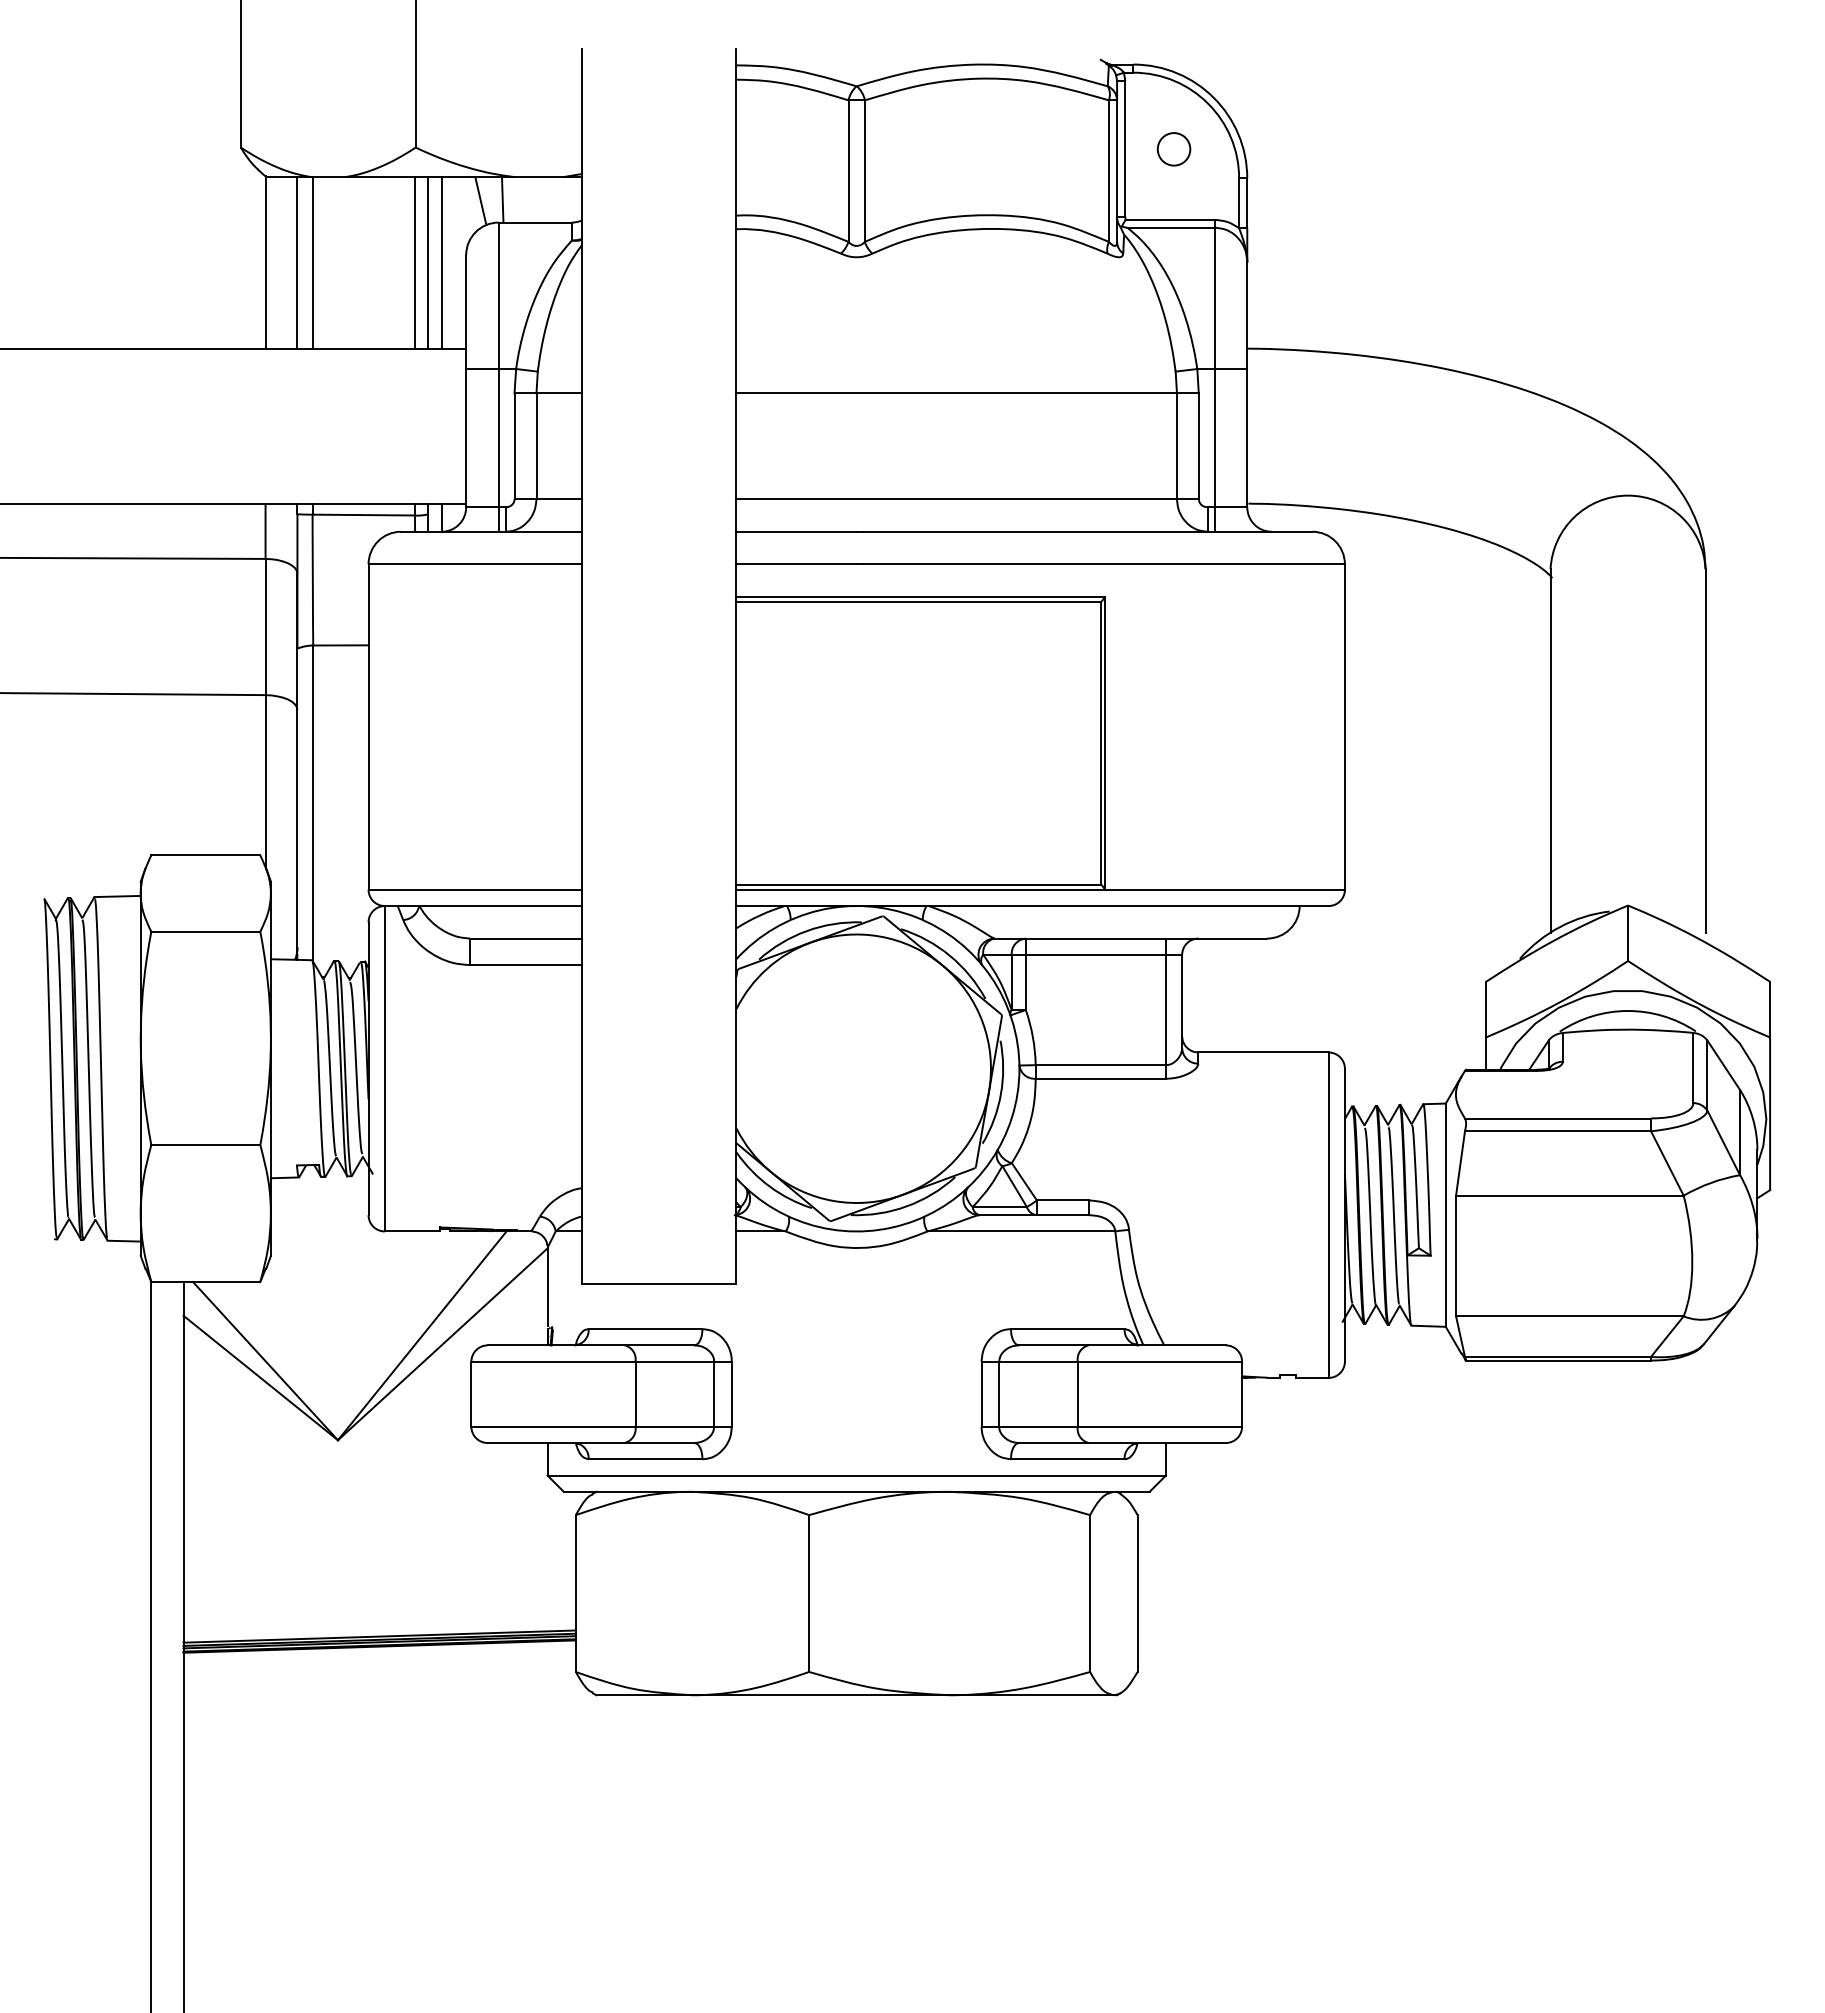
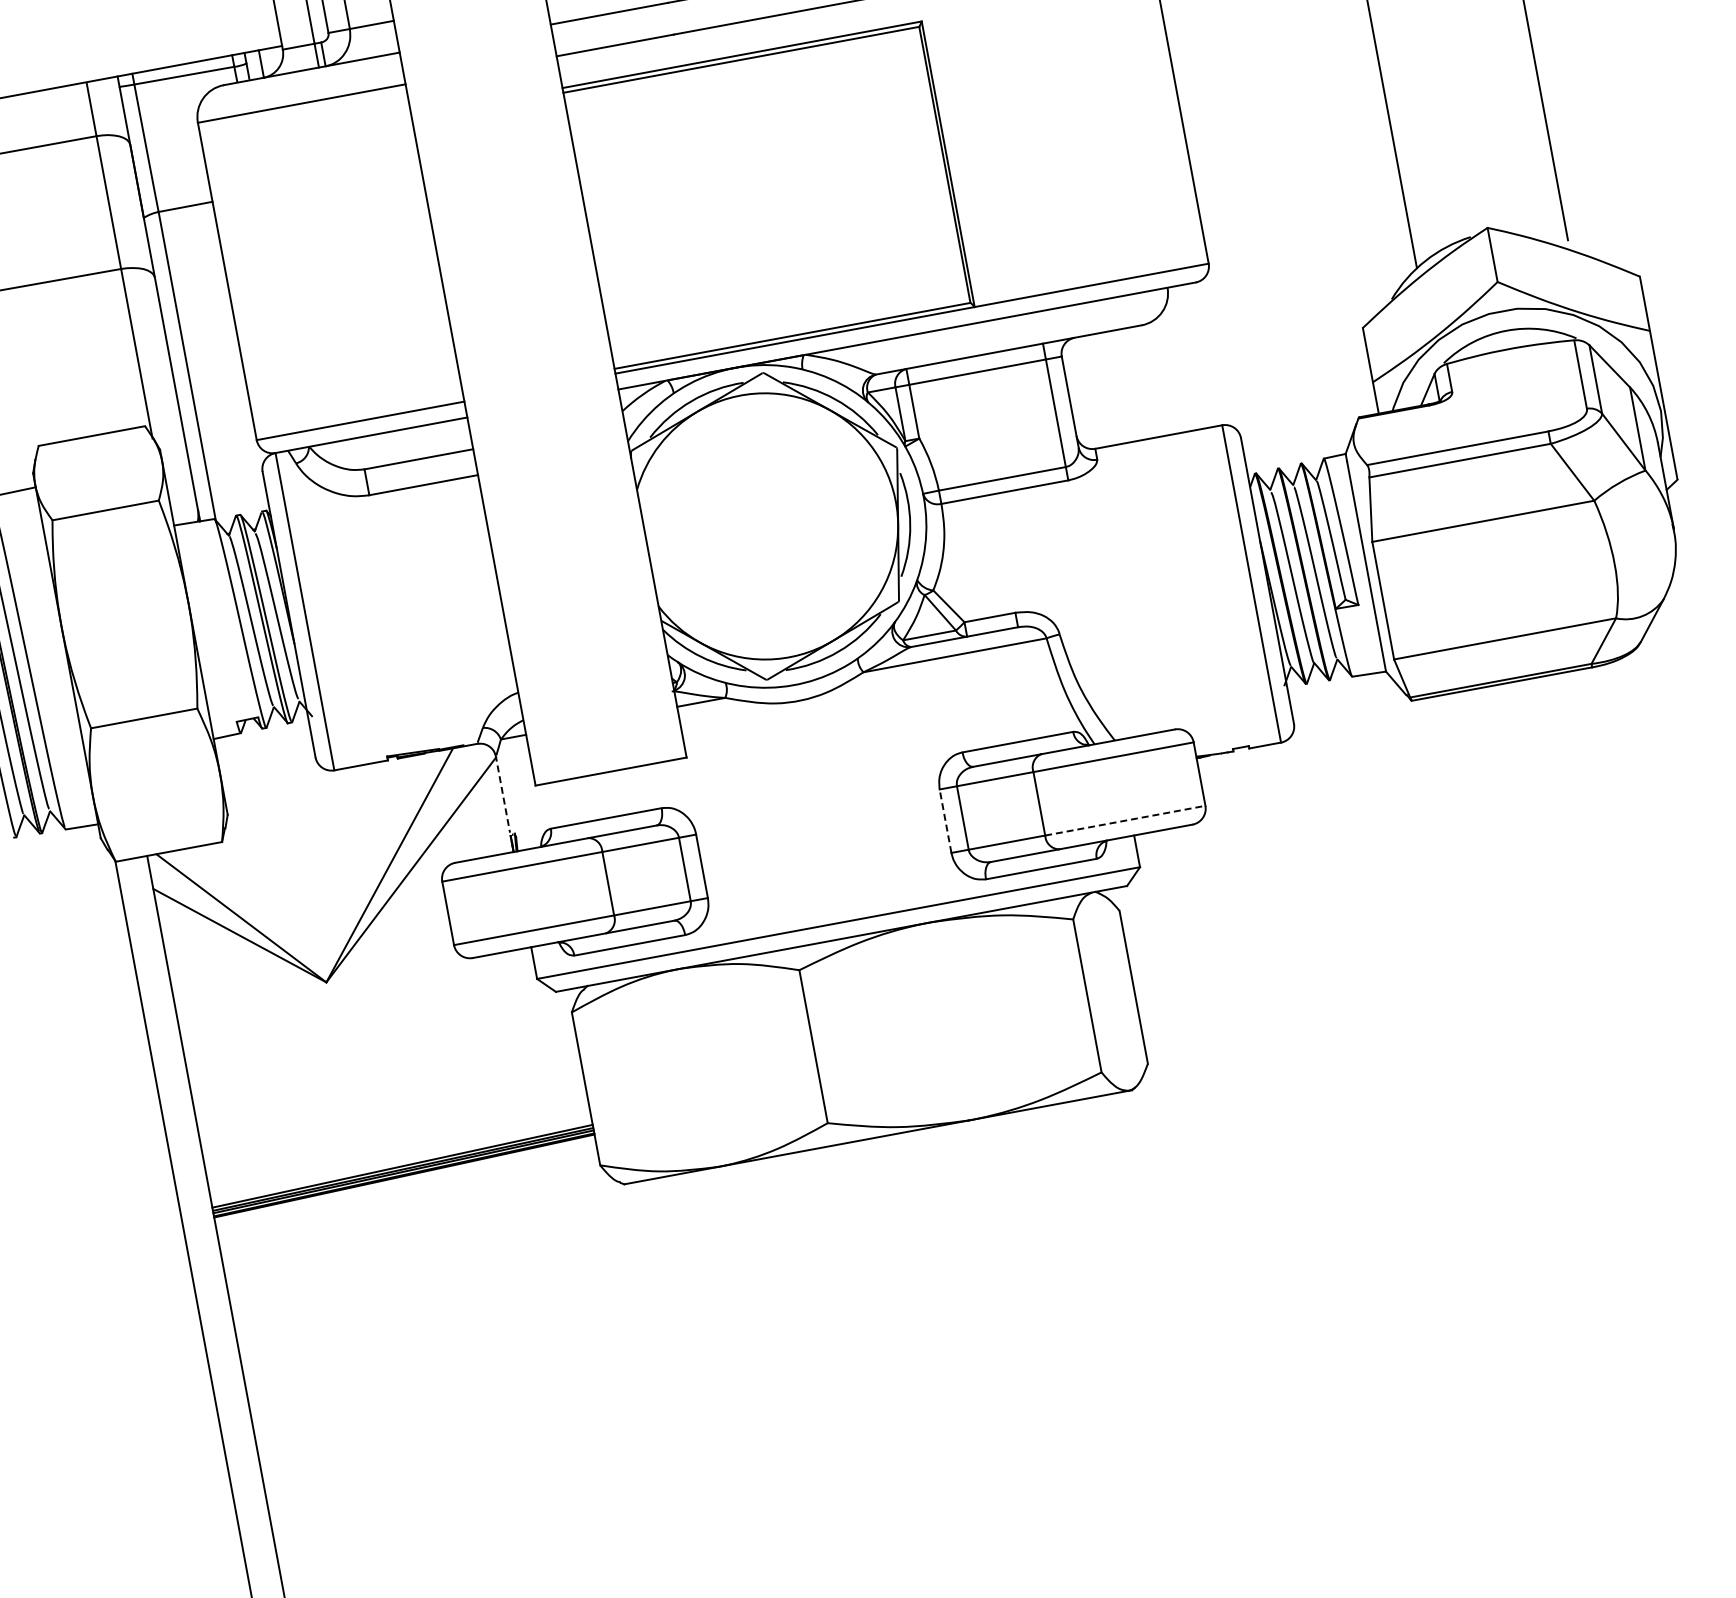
line: (547, 1285) -> (502, 793), solid -> dashed
line: (981, 1394) -> (945, 821), solid -> dashed
line: (1160, 1426) -> (1125, 820), solid -> dashed

